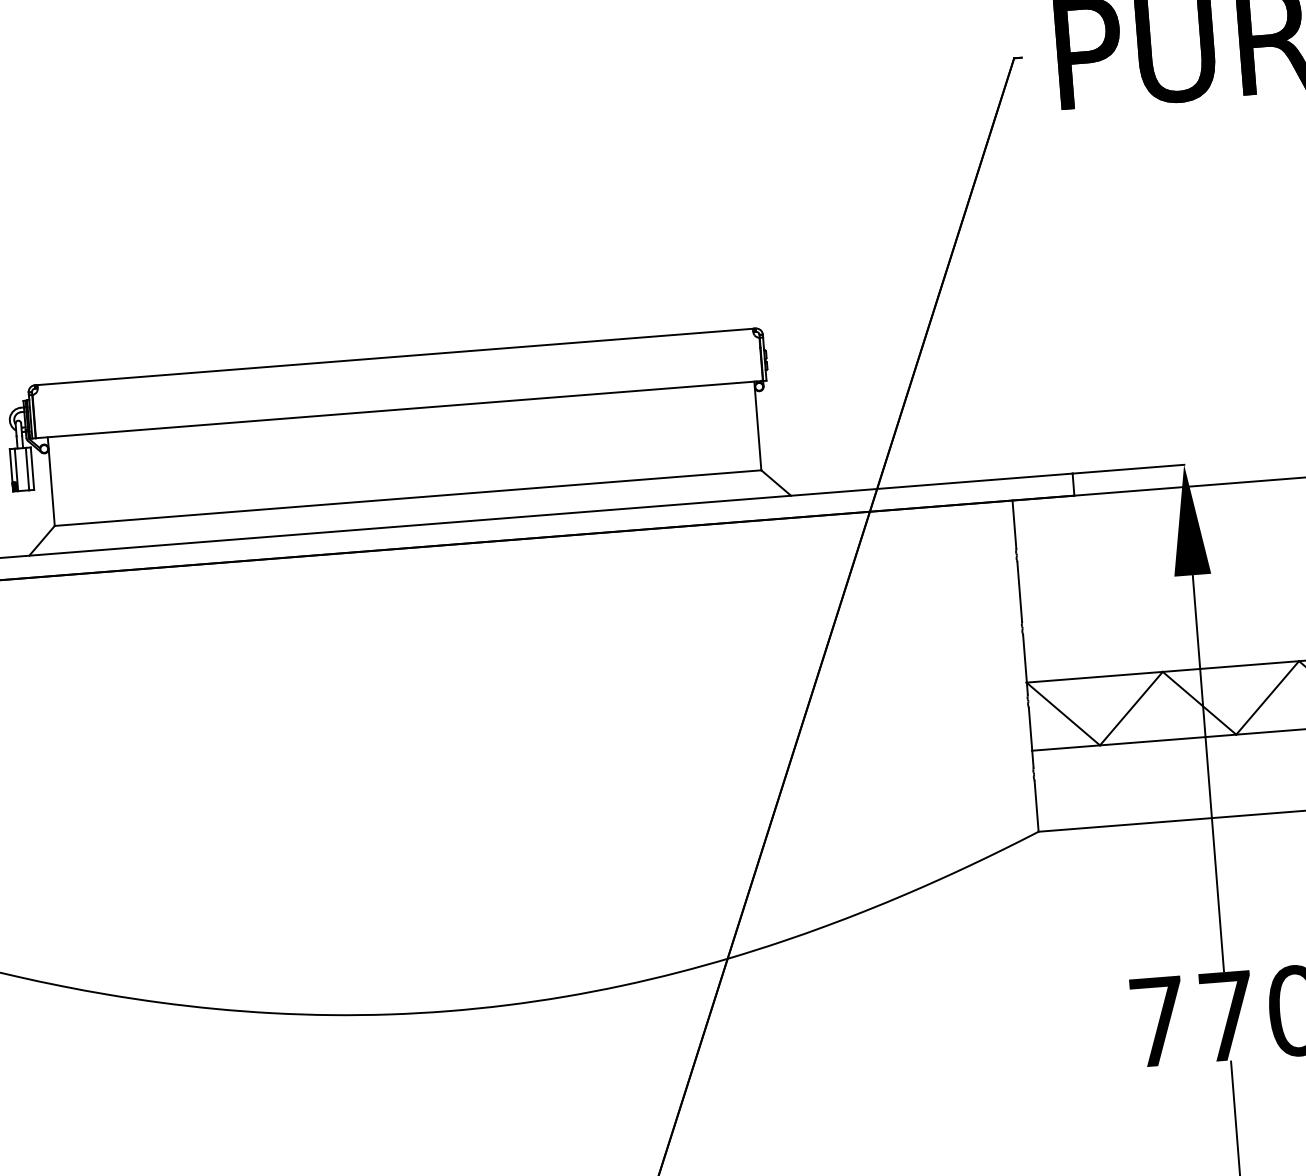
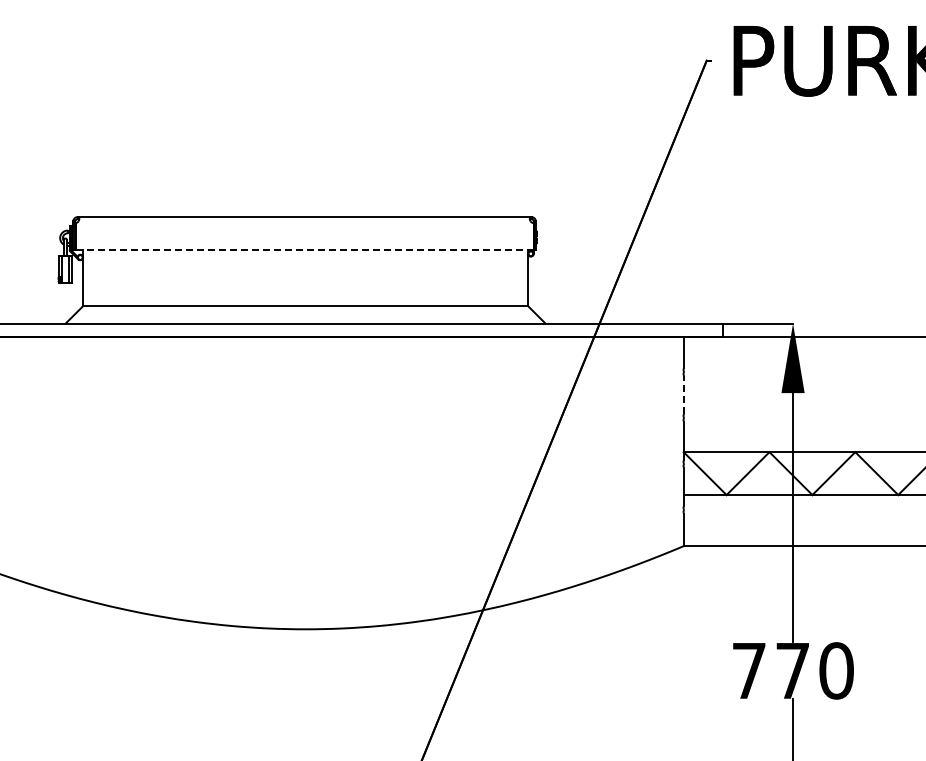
line: (399, 409) -> (304, 250), solid -> dashed
line: (1019, 592) -> (683, 395), solid -> dashed

